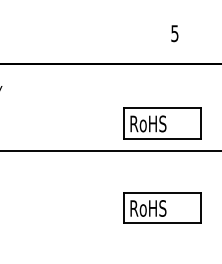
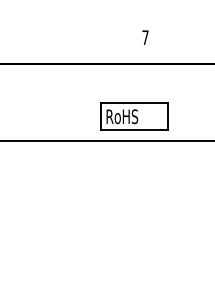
text: (174, 33) -> (145, 37), 5 -> 7
part: (162, 208) -> (134, 190), removed

